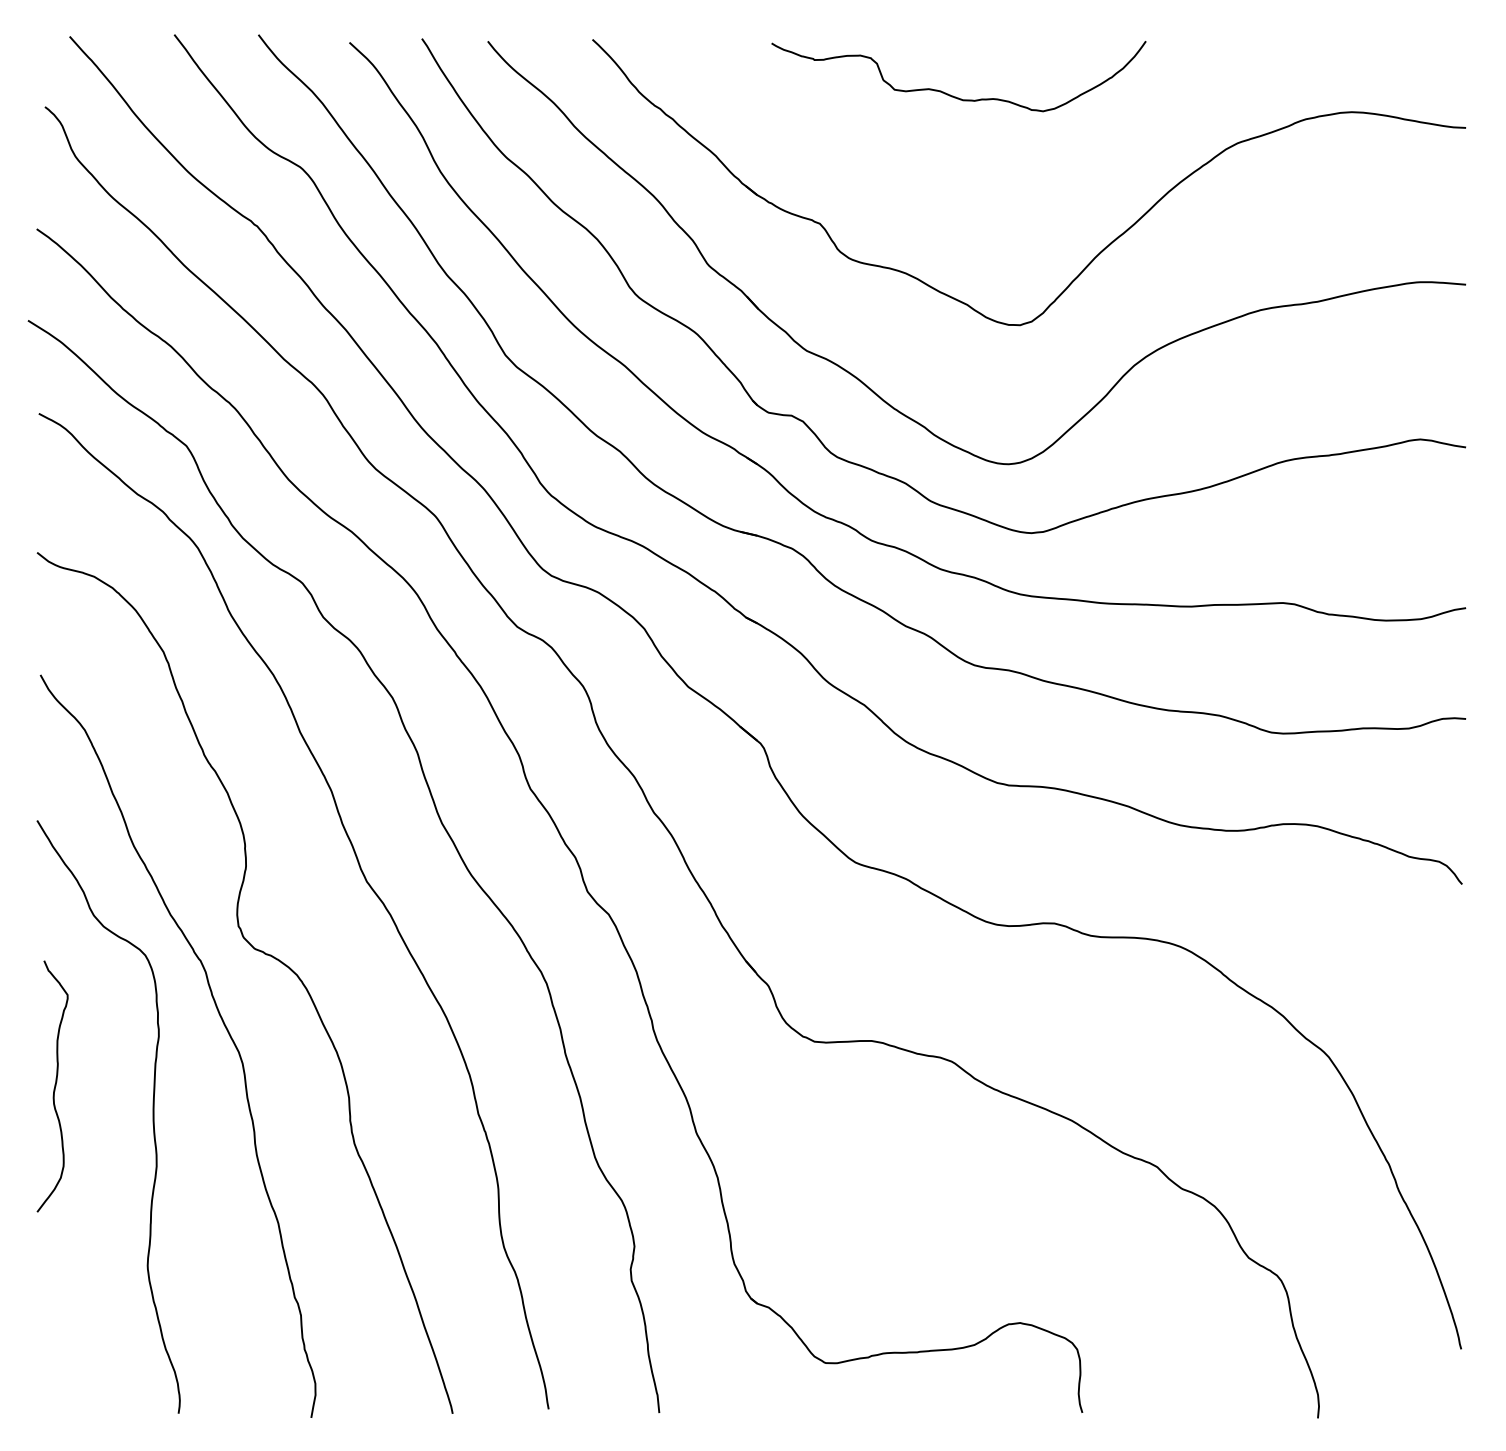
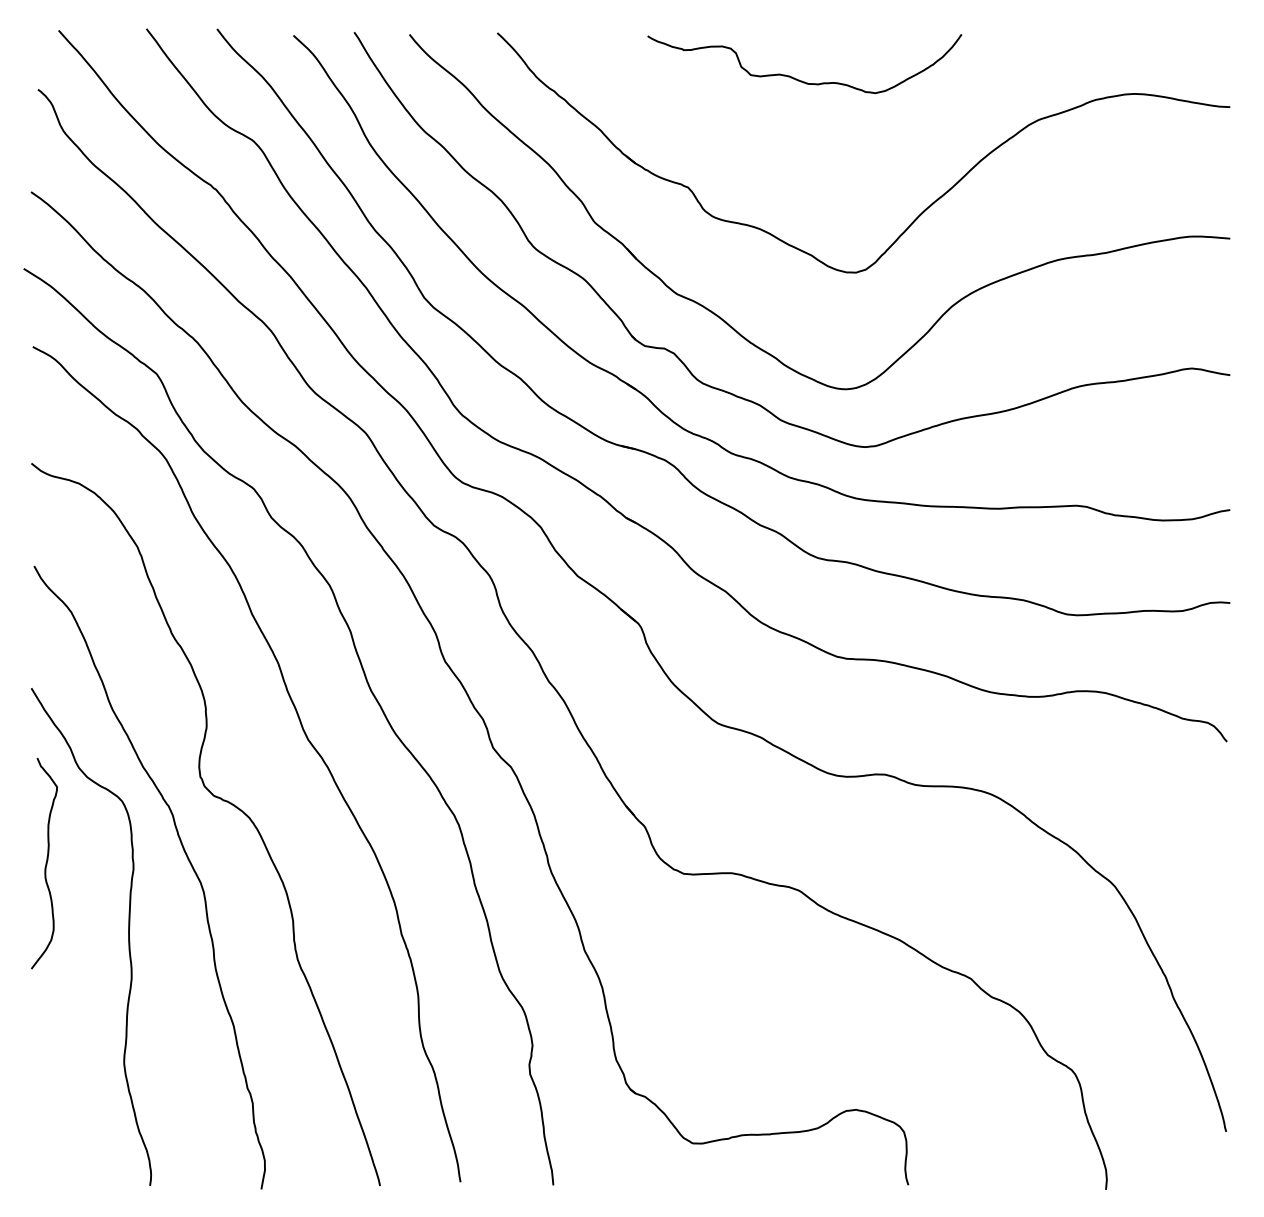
curve: (54, 1086) -> (45, 863), moved

